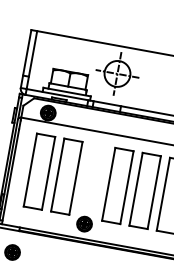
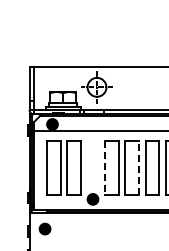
line: (109, 184) -> (105, 167), solid -> dashed
line: (153, 192) -> (138, 167), solid -> dashed

